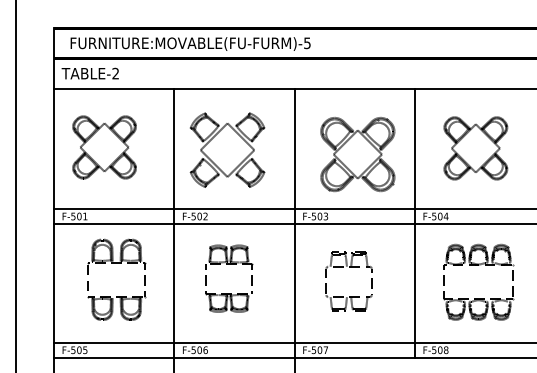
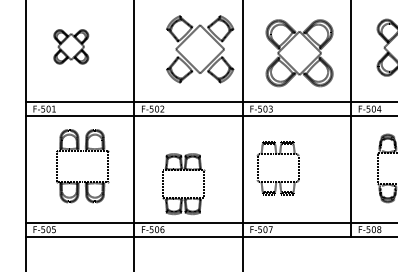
part: (104, 147) -> (71, 46), size x0.6
part: (227, 149) -> (200, 48), moved
part: (229, 264) -> (183, 171), moved
part: (349, 267) -> (278, 155), moved

